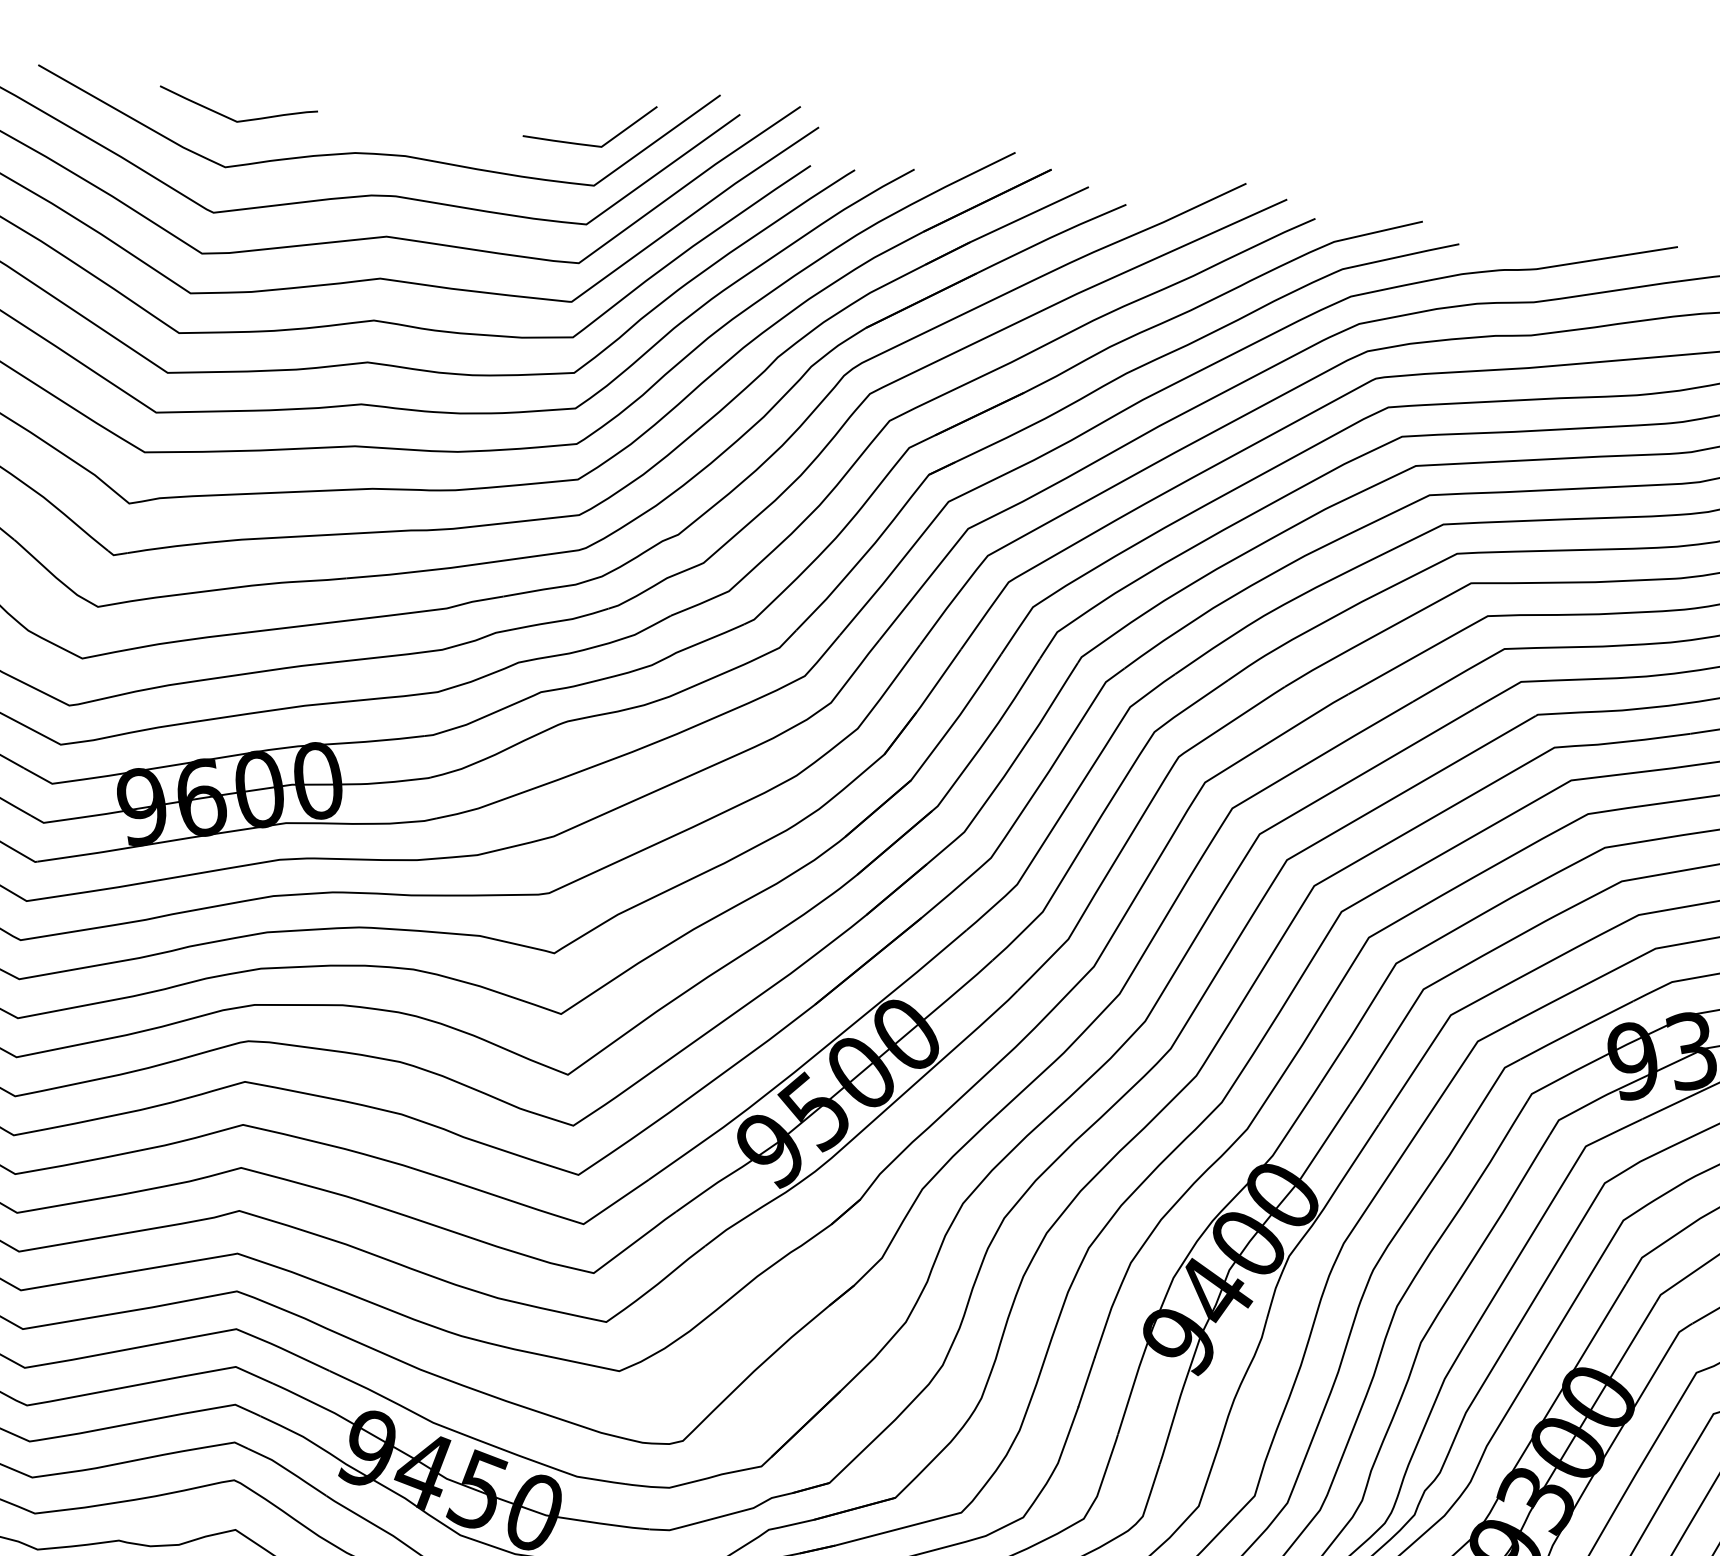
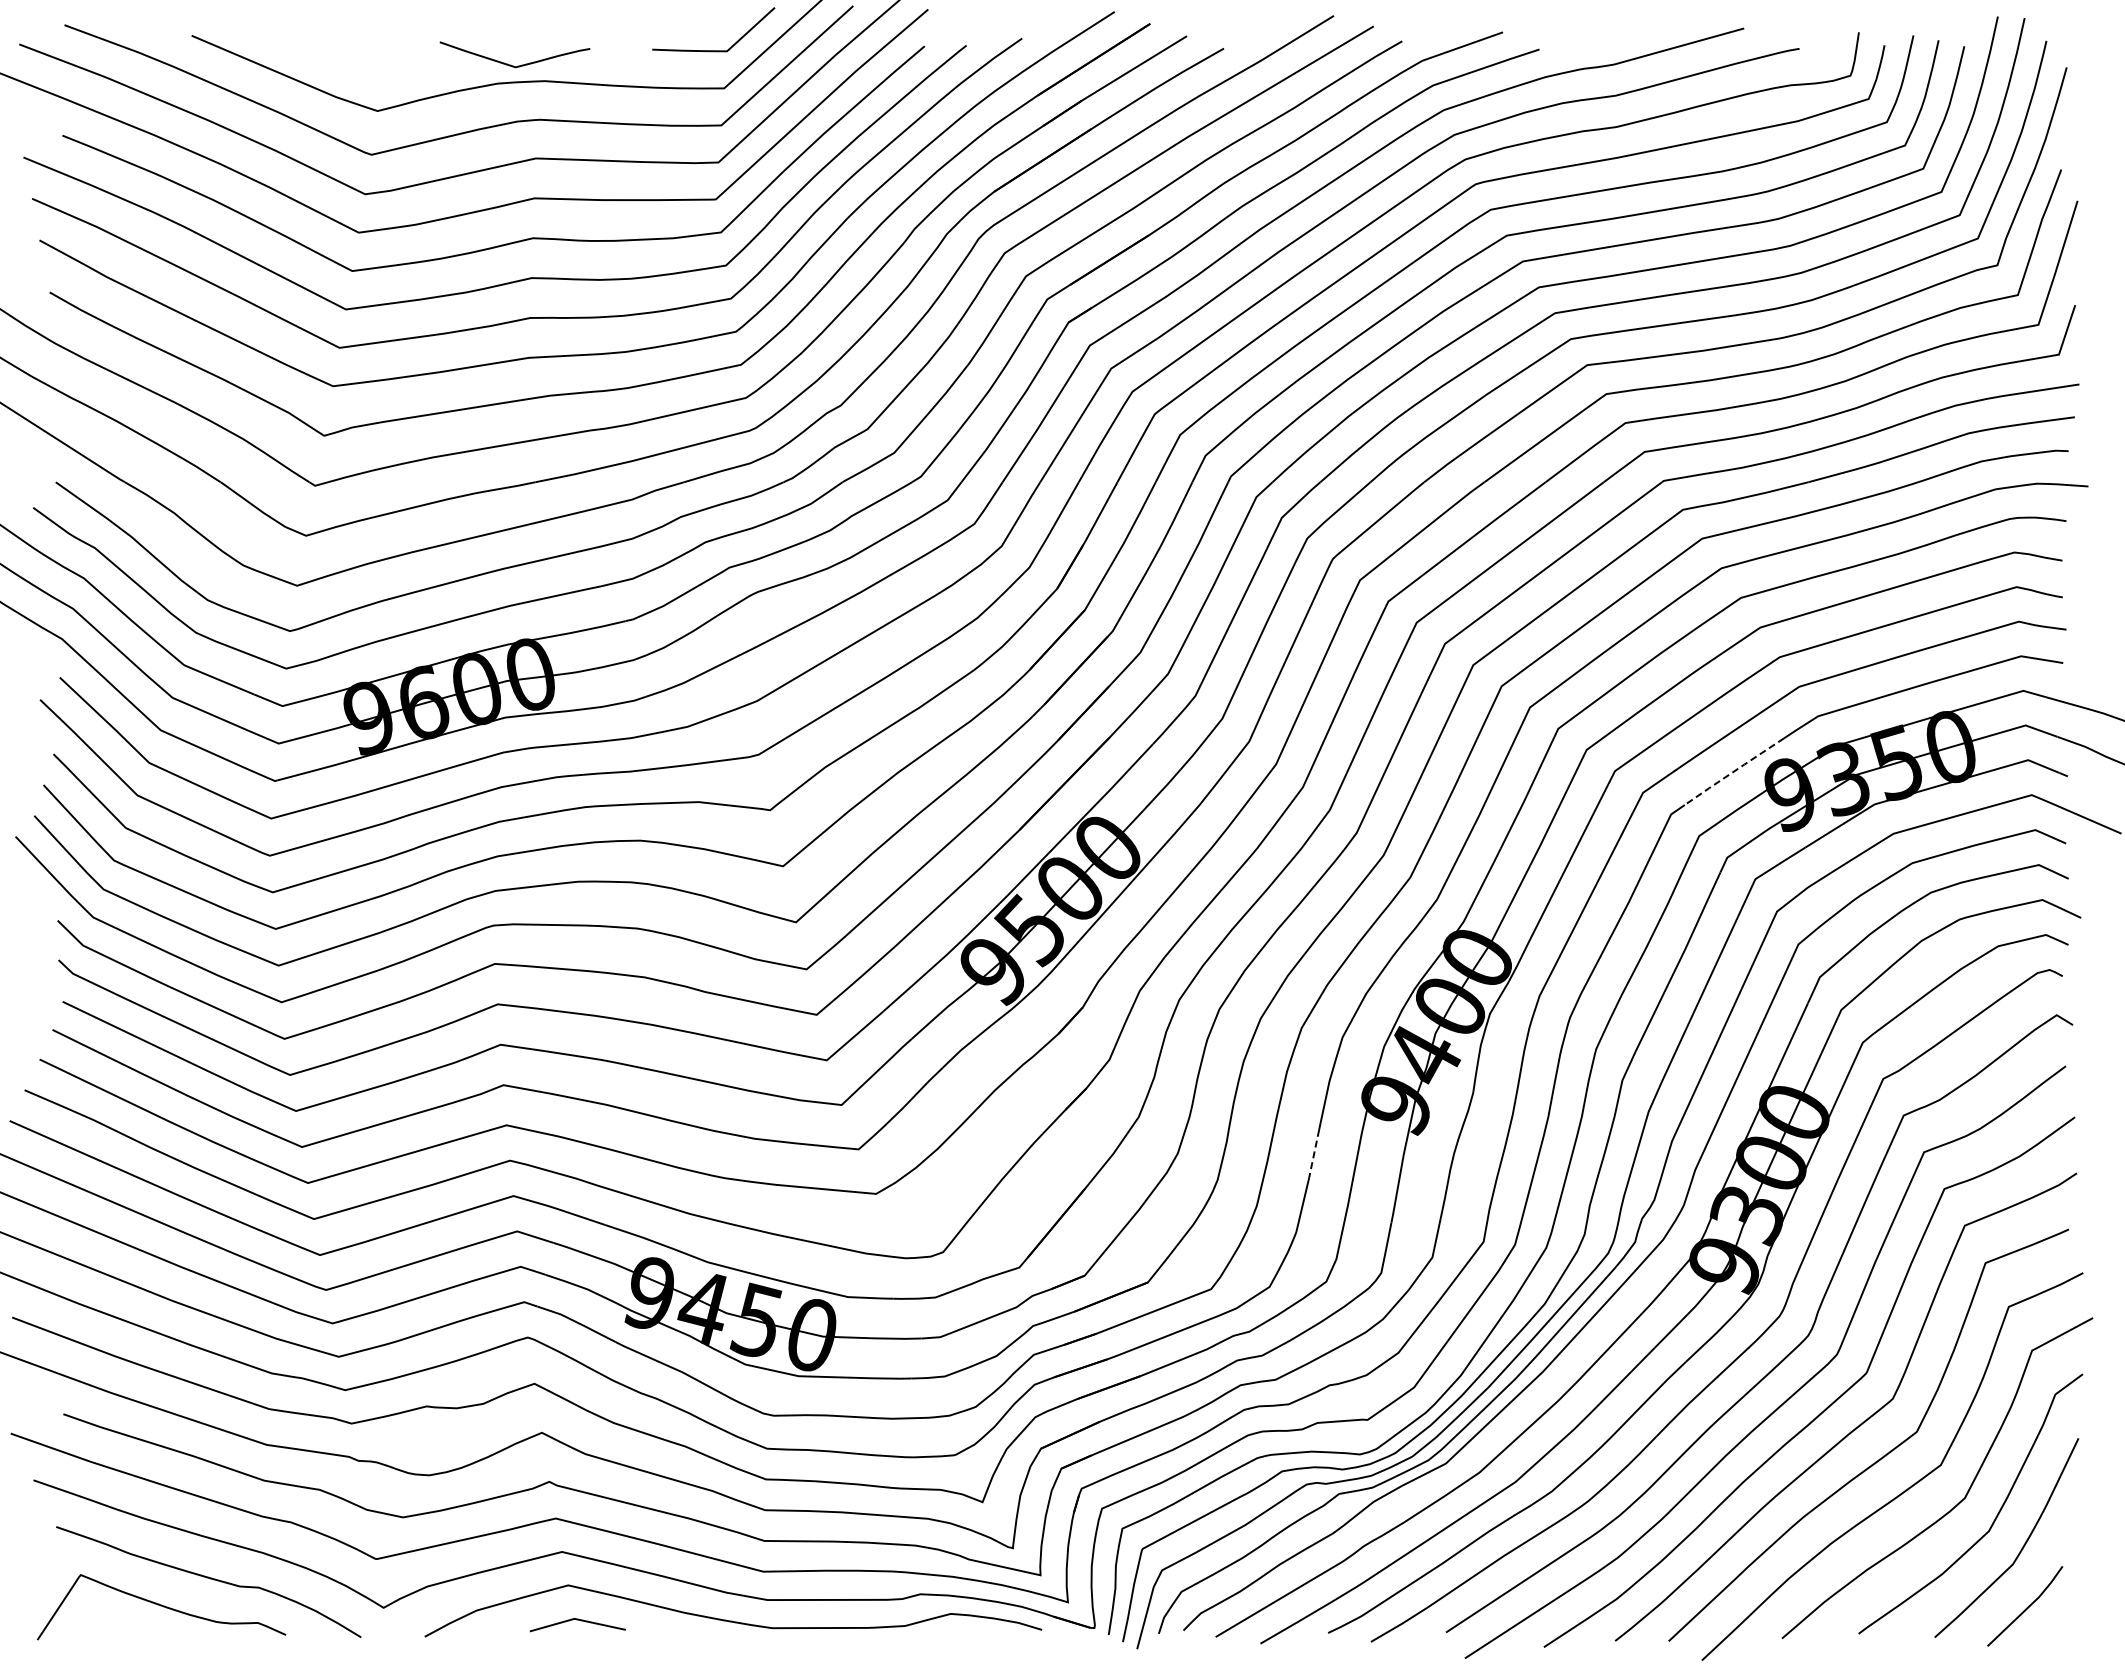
curve: (231, 118) -> (510, 64), moved
line: (1575, 1030) -> (1733, 771), solid -> dashed
line: (1086, 1383) -> (1314, 1154), solid -> dashed

